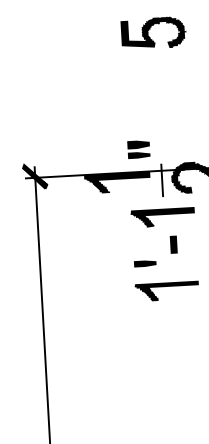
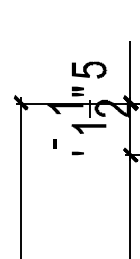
part: (153, 32) -> (89, 69), moved
part: (172, 243) -> (54, 143), moved
fill: (166, 290) -> (88, 168), removed

